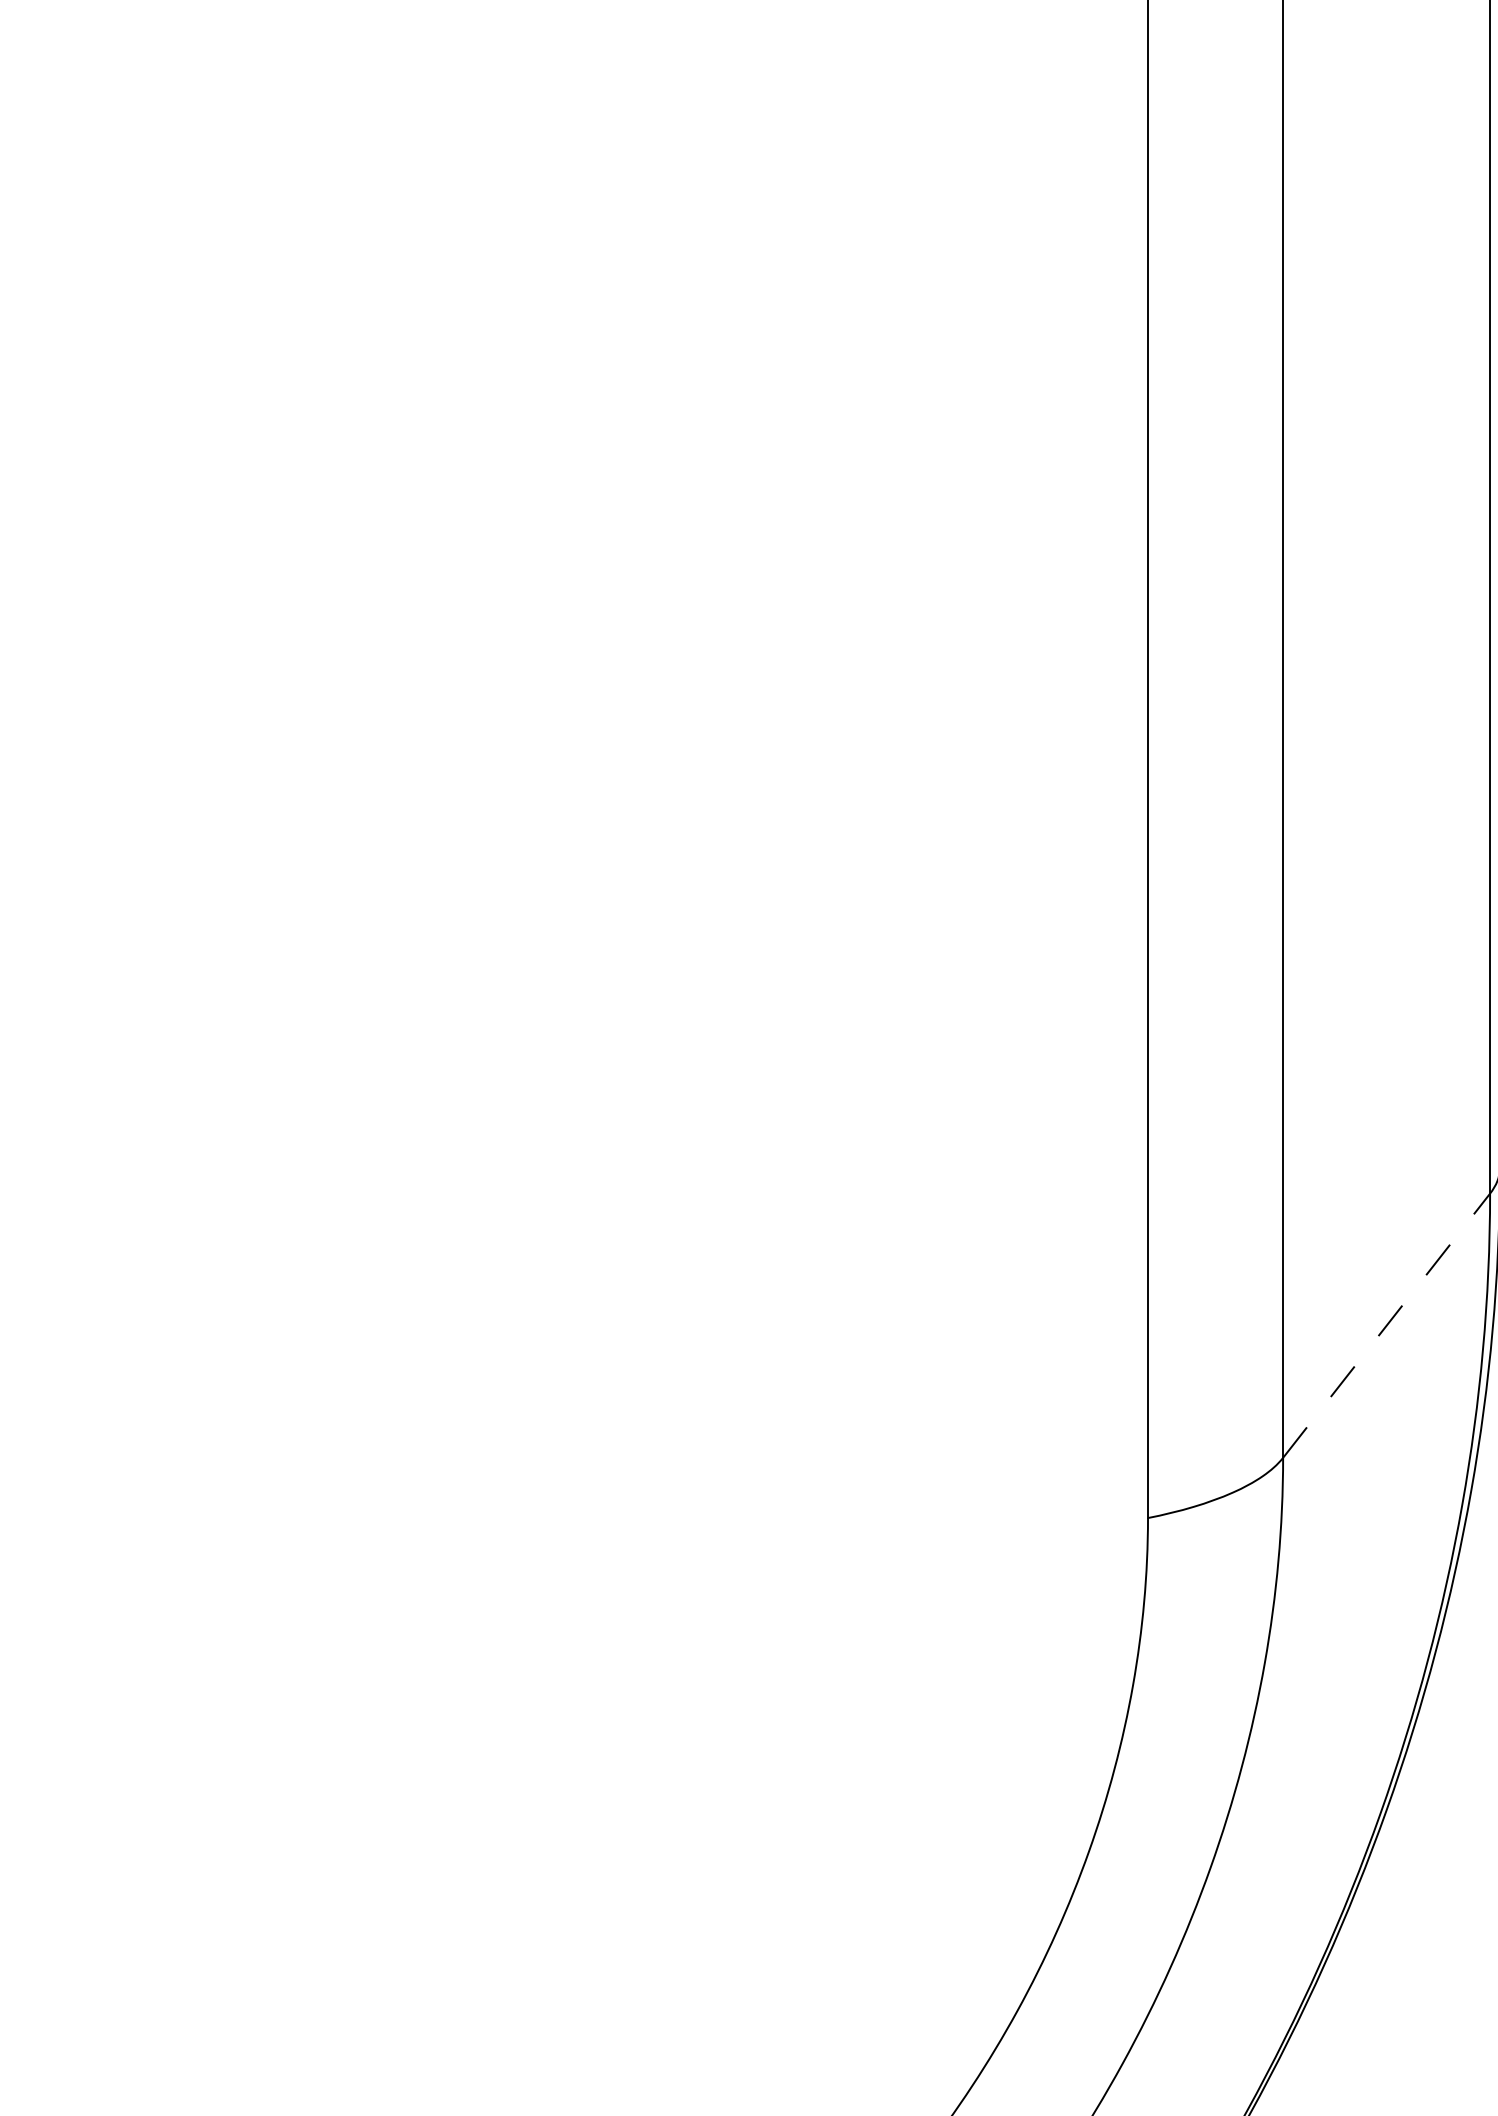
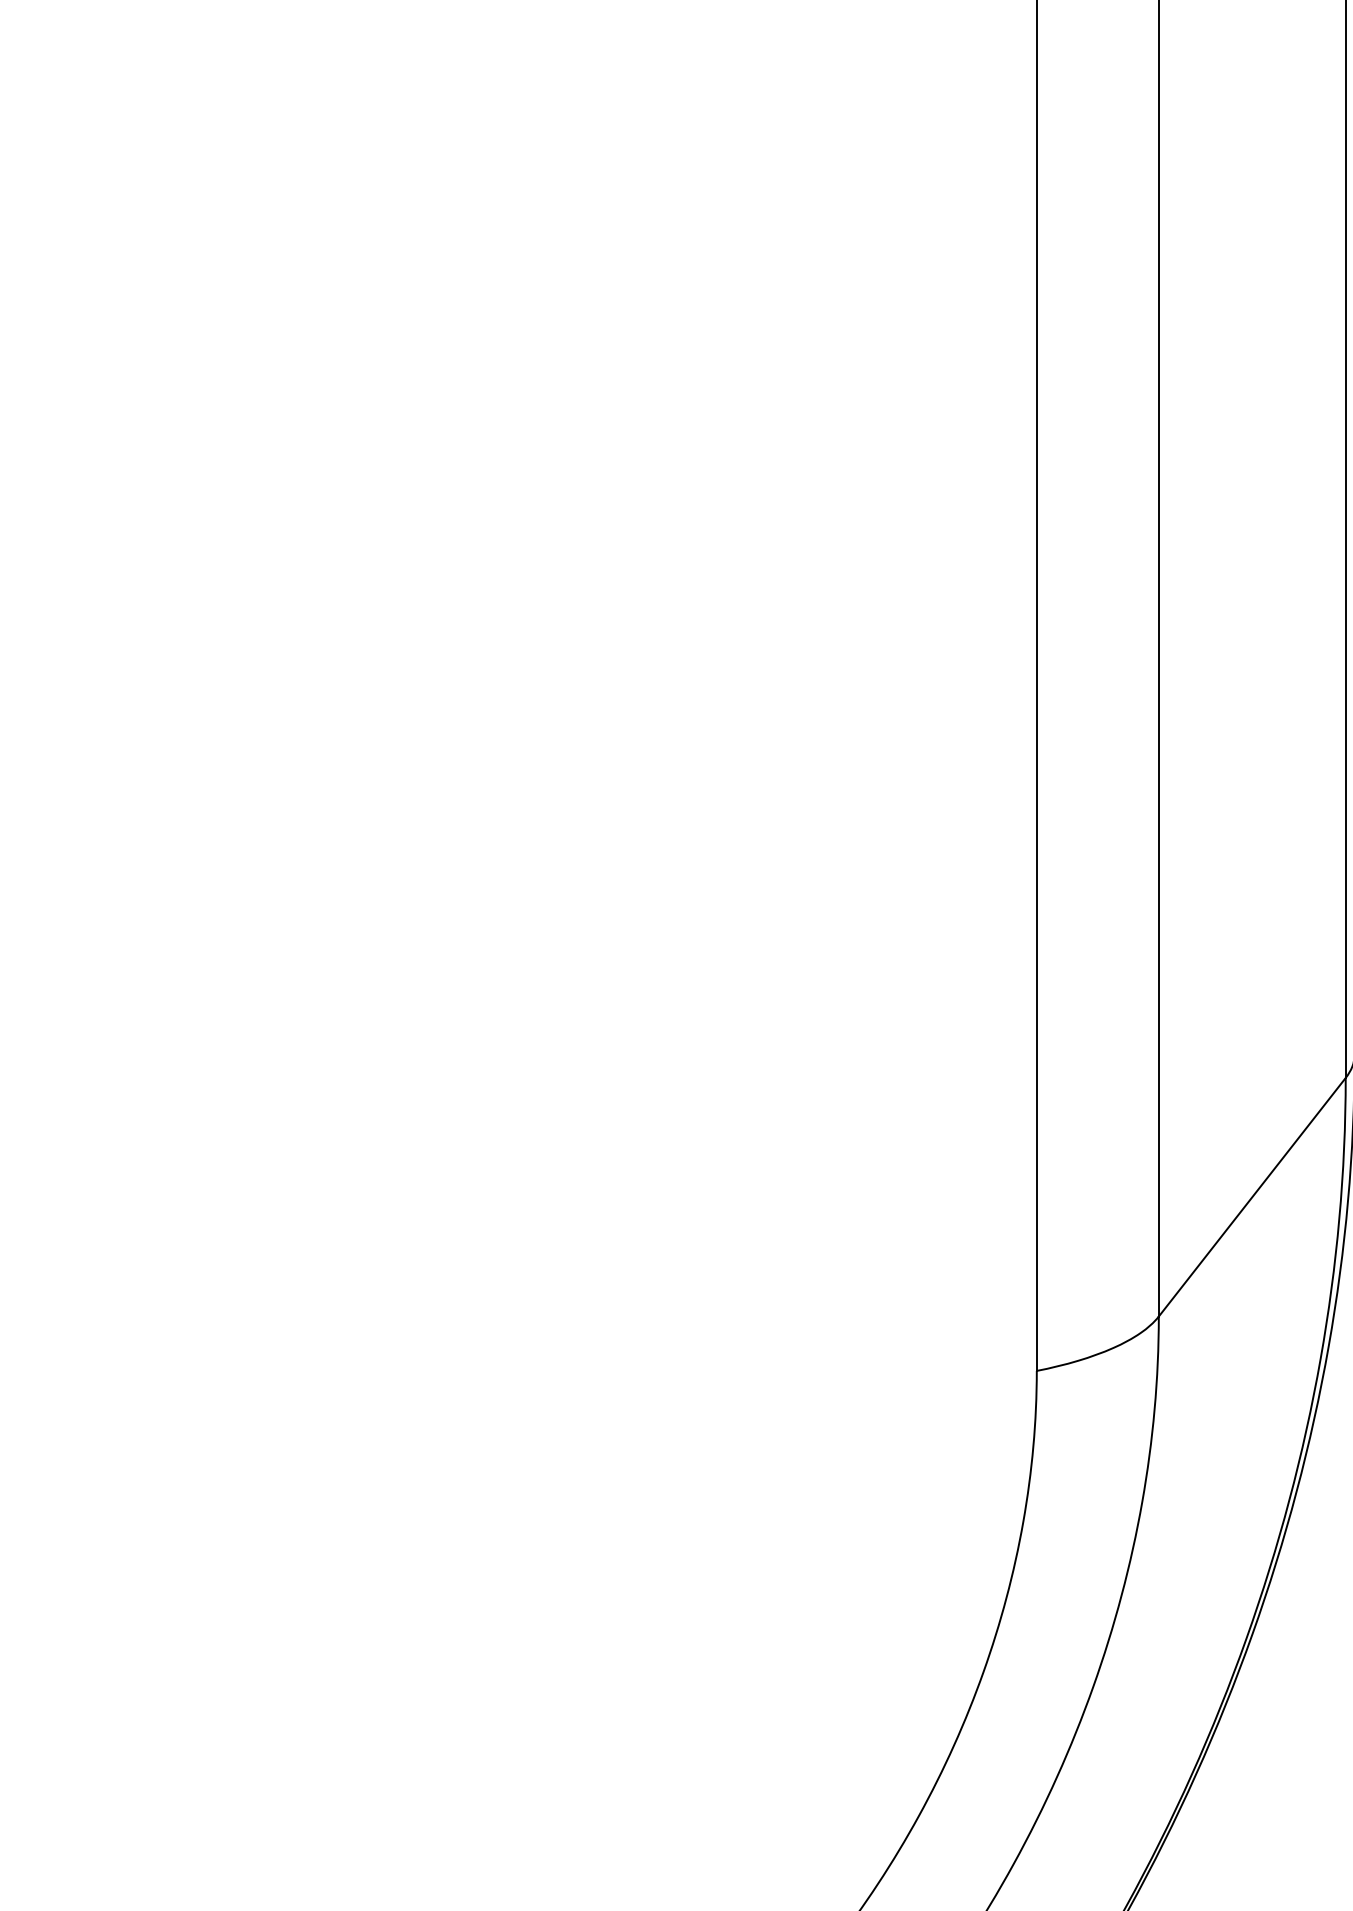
line: (1386, 1325) -> (1252, 1197), dashed -> solid

